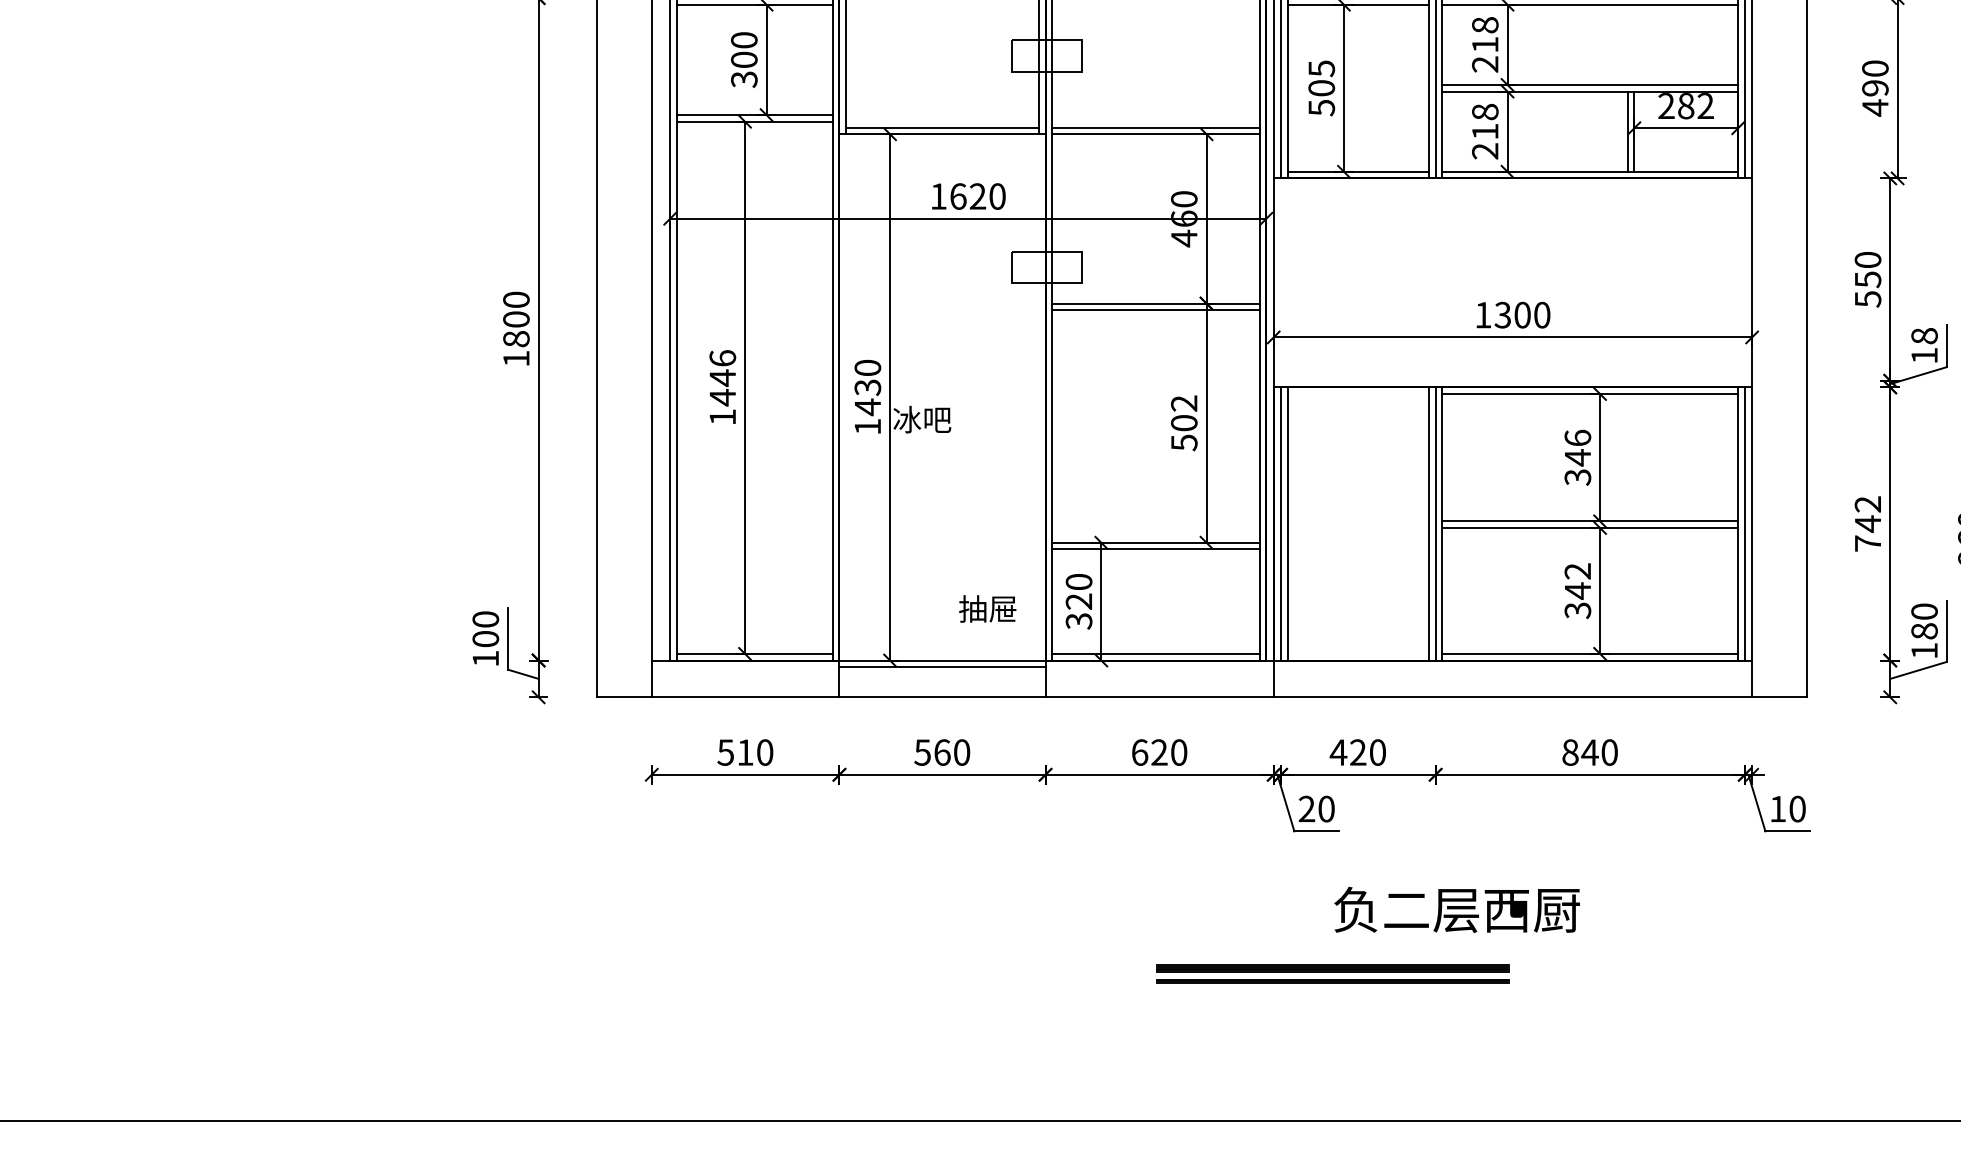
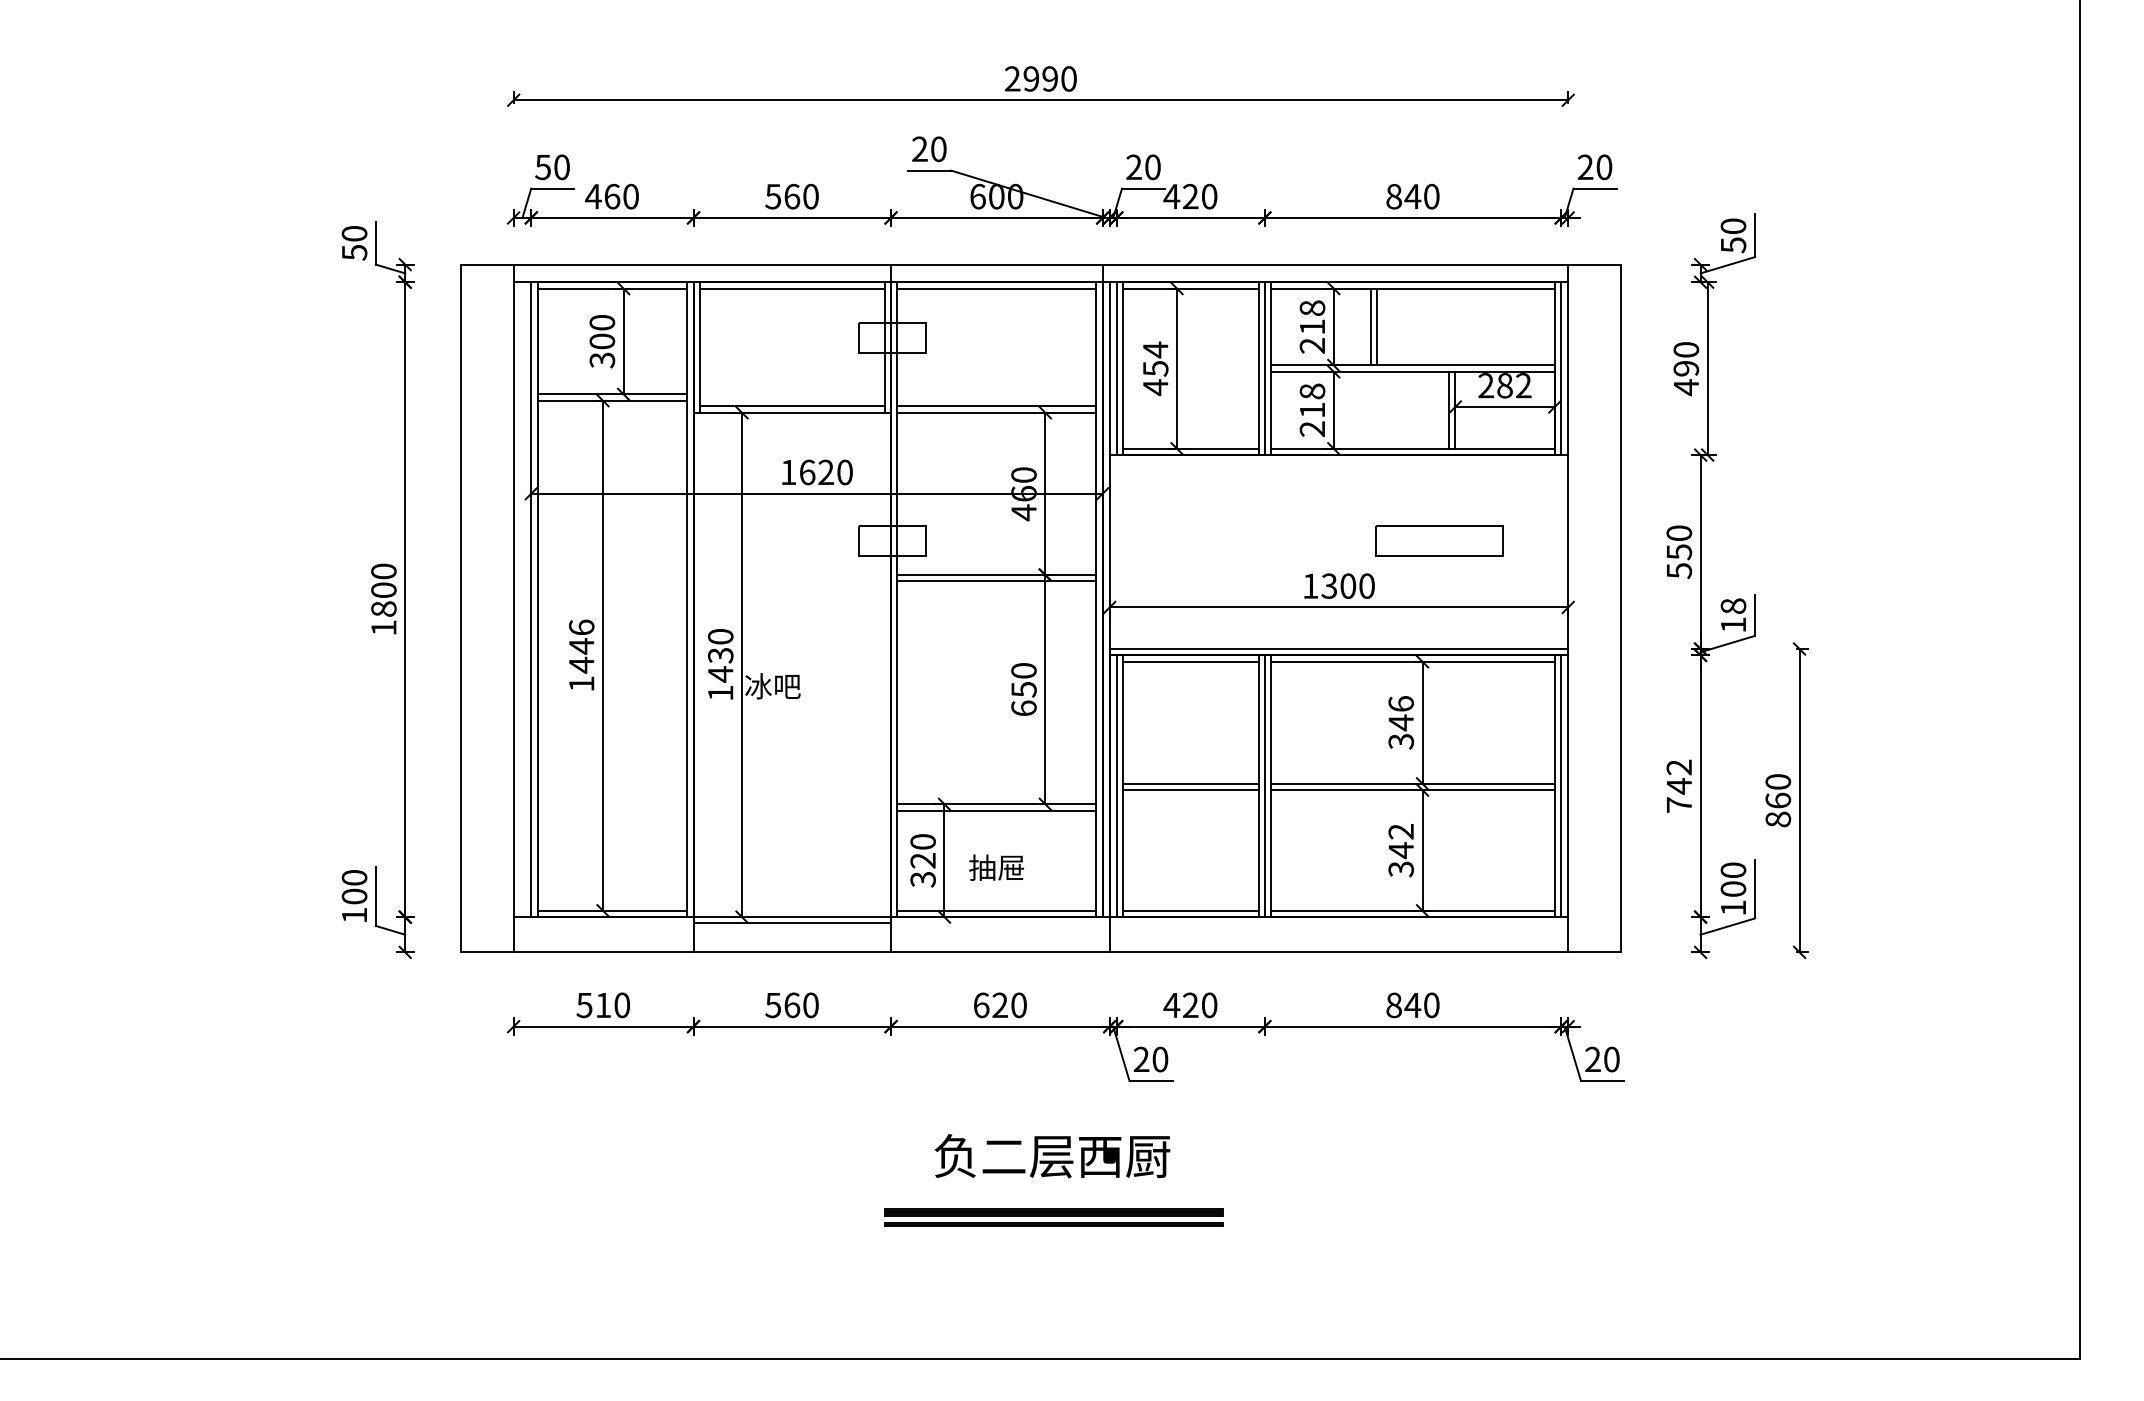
line: (941, 4) -> (791, 288), added
line: (1155, 4) -> (996, 288), added
line: (1545, 44) -> (1370, 326), added
line: (1553, 44) -> (1377, 326), added
text: (1321, 88) -> (1155, 368), 505 -> 454
part: (1617, 267) -> (1439, 540), added
line: (1512, 381) -> (1338, 649), added
line: (1358, 393) -> (1190, 661), added
text: (1183, 423) -> (1023, 689), 502 -> 650
line: (1358, 521) -> (1190, 783), added
line: (1358, 528) -> (1190, 790), added
text: (987, 608) -> (996, 867), moved
text: (1924, 630) -> (1733, 888), 180 -> 100
line: (1358, 653) -> (1190, 910), added
text: (1777, 808) -> (1592, 1058), 10 -> 20
text: (1457, 910) -> (1052, 1156), moved
part: (1331, 973) -> (1053, 1217), moved

